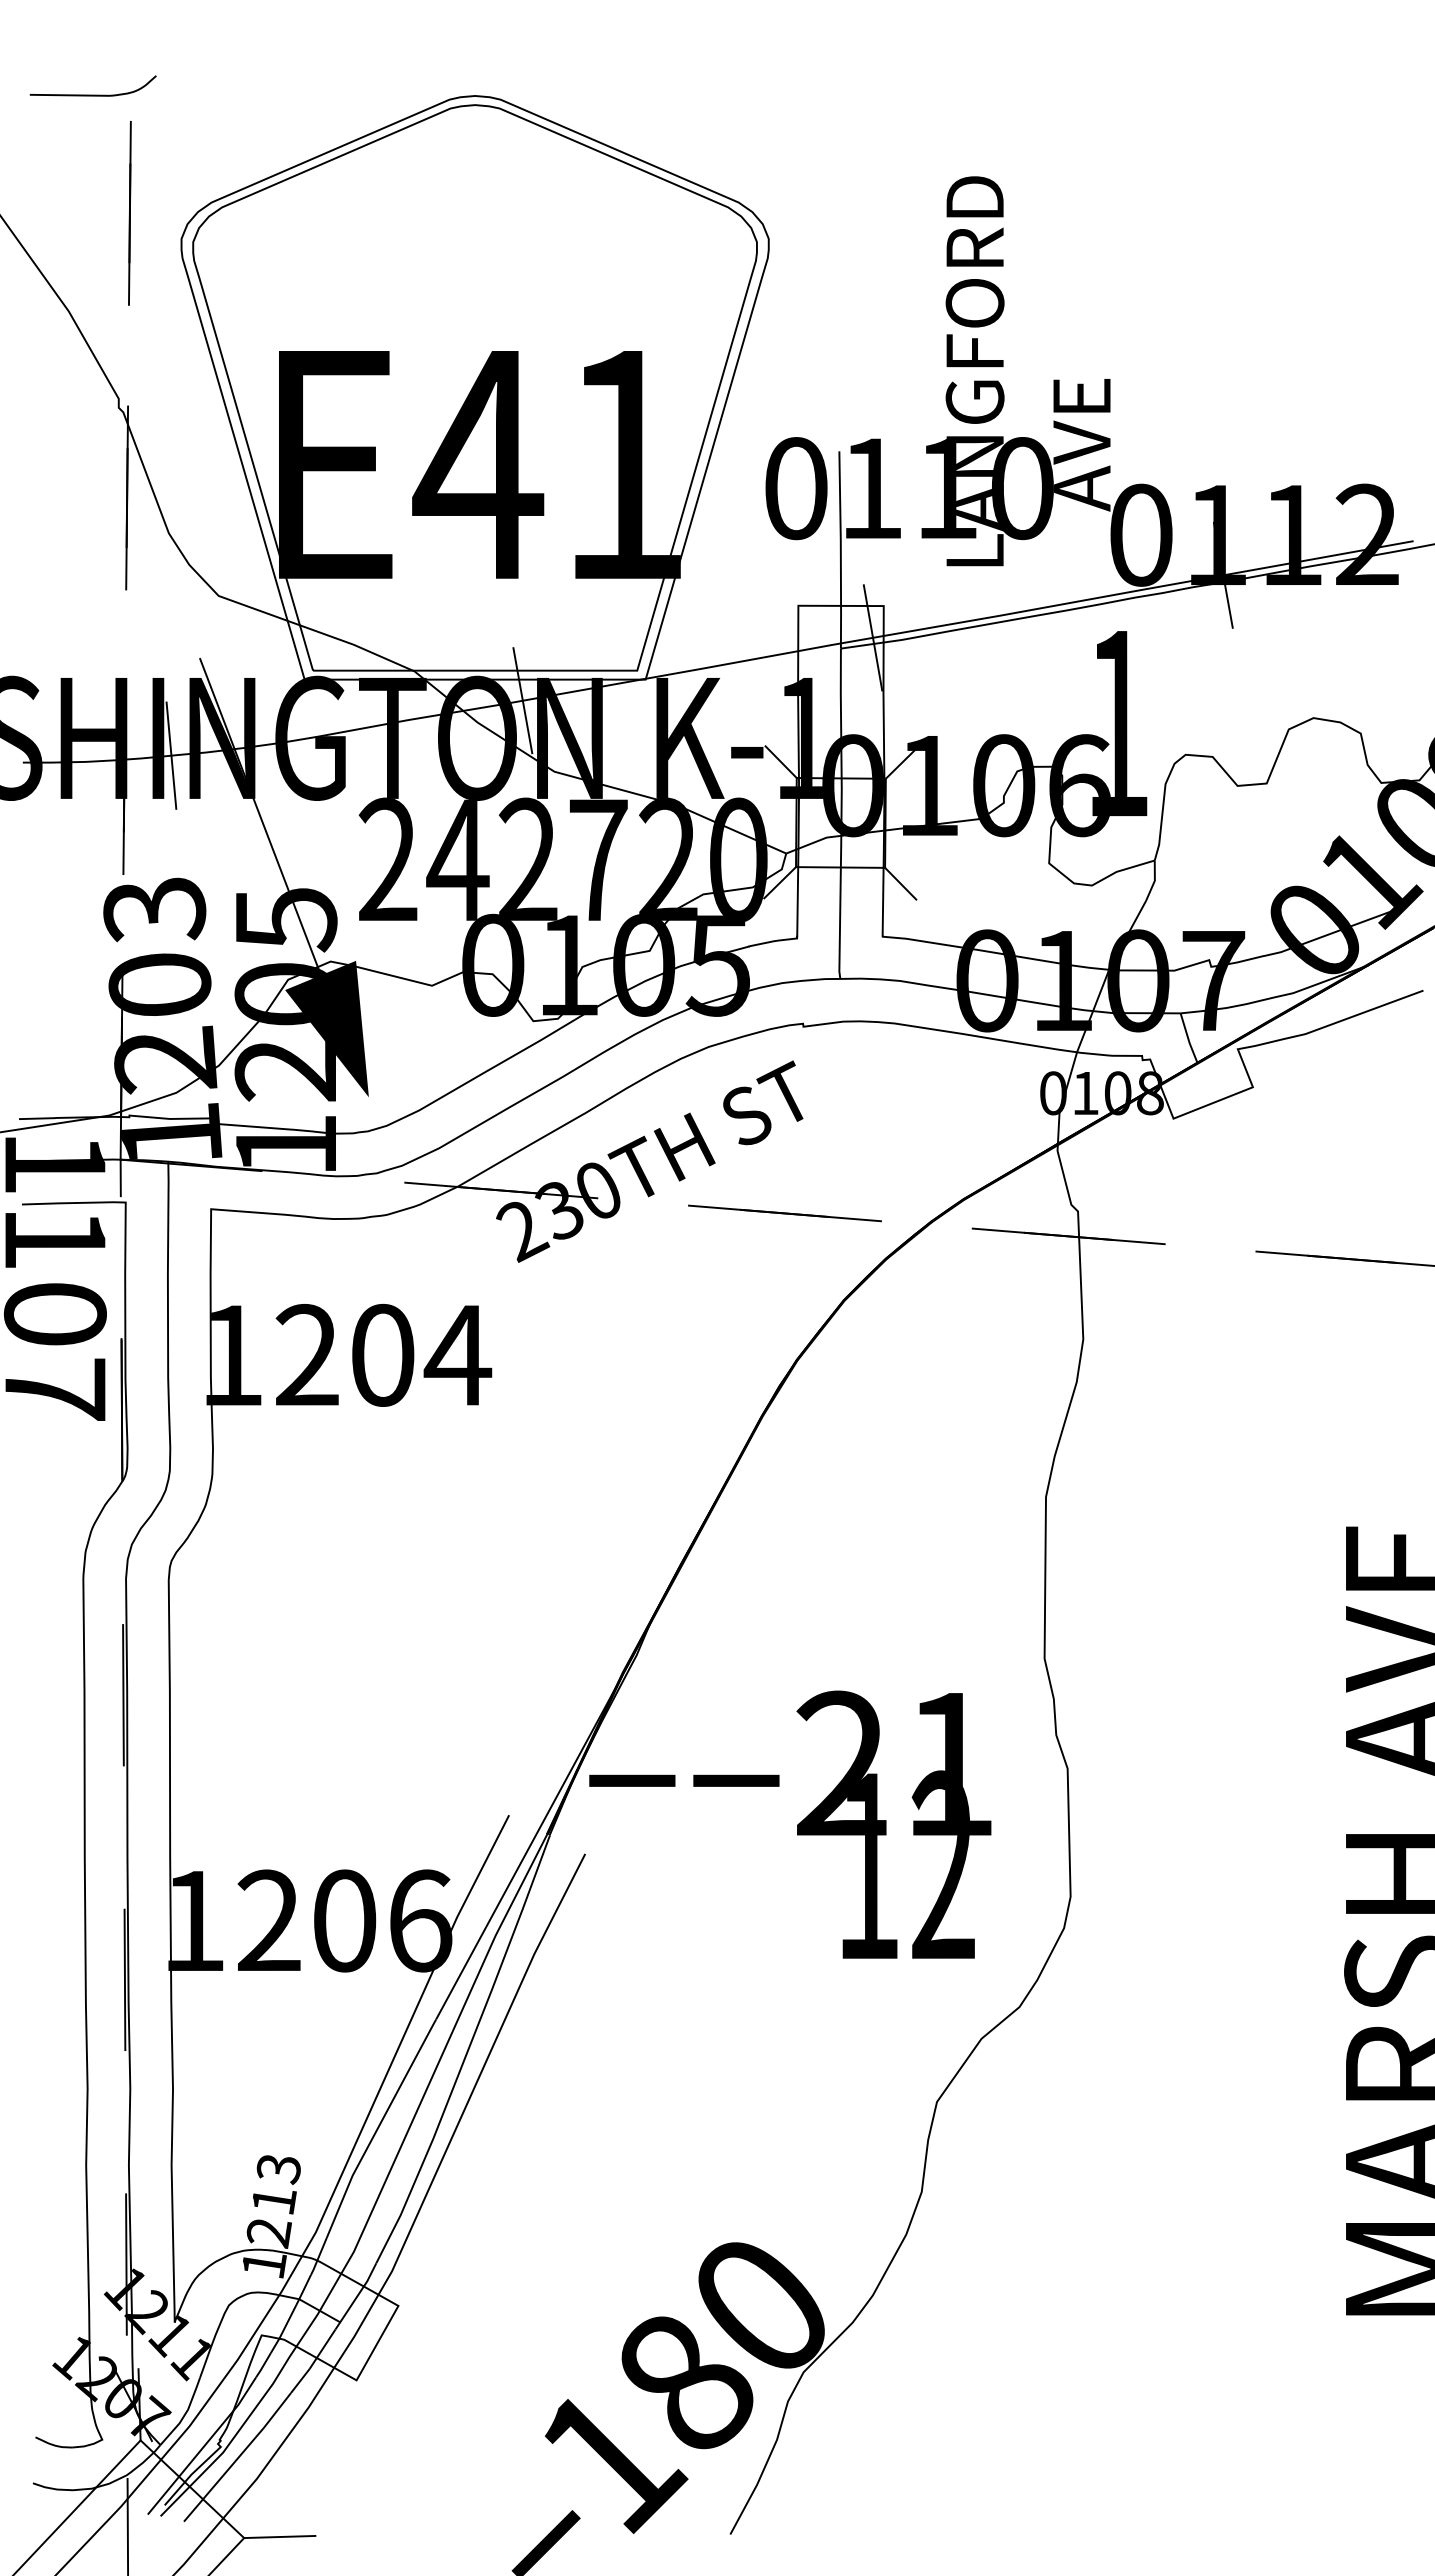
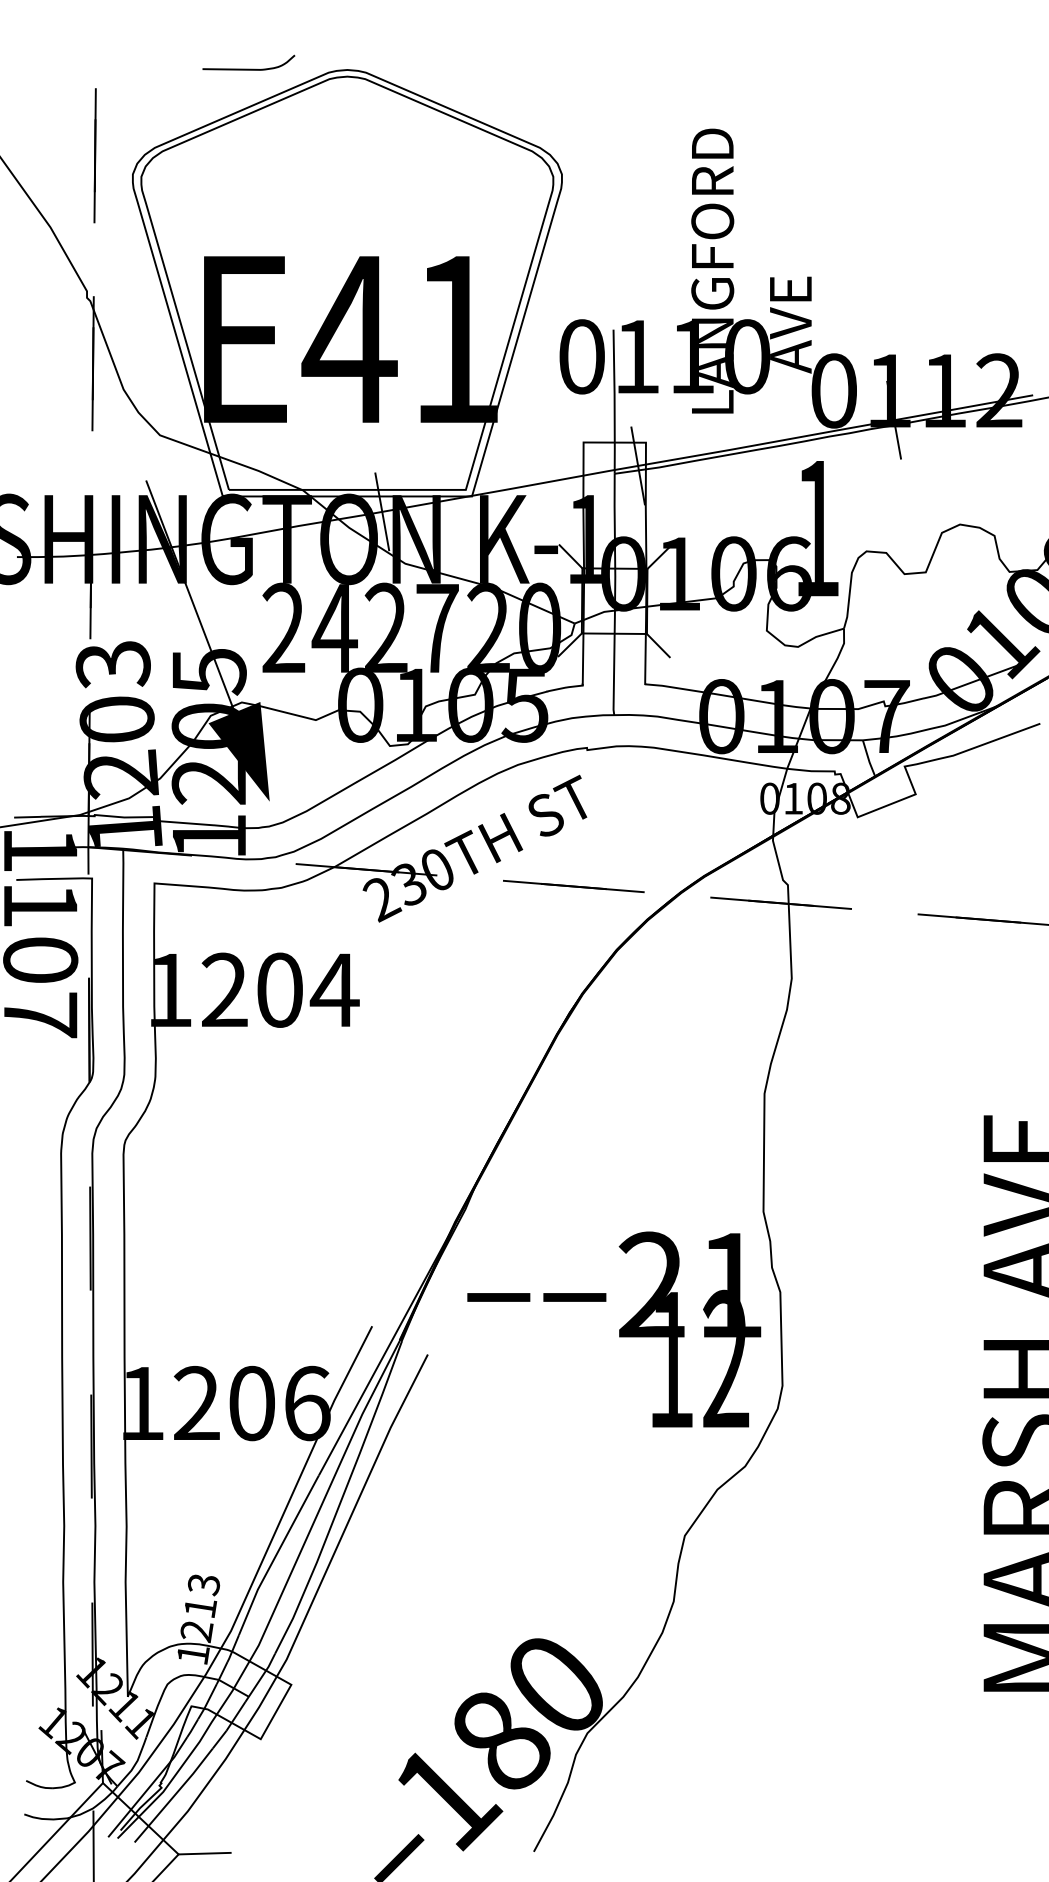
curve: (92, 94) -> (248, 68), moved
line: (171, 755) -> (125, 551), removed
text: (790, 1824) -> (614, 1329), moved

